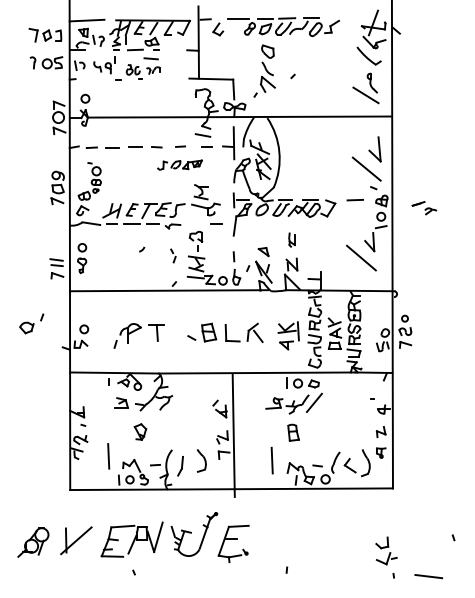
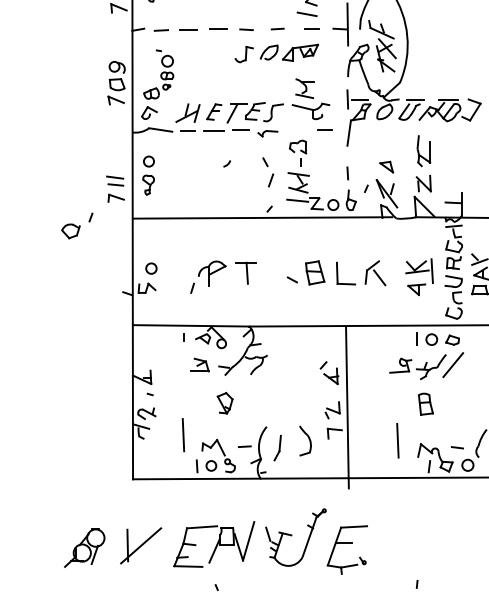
part: (179, 164) -> (276, 52), size x1.43
part: (291, 239) -> (423, 150), size x1.67
part: (173, 255) -> (268, 171), size x1.67
part: (31, 323) -> (76, 225), moved

